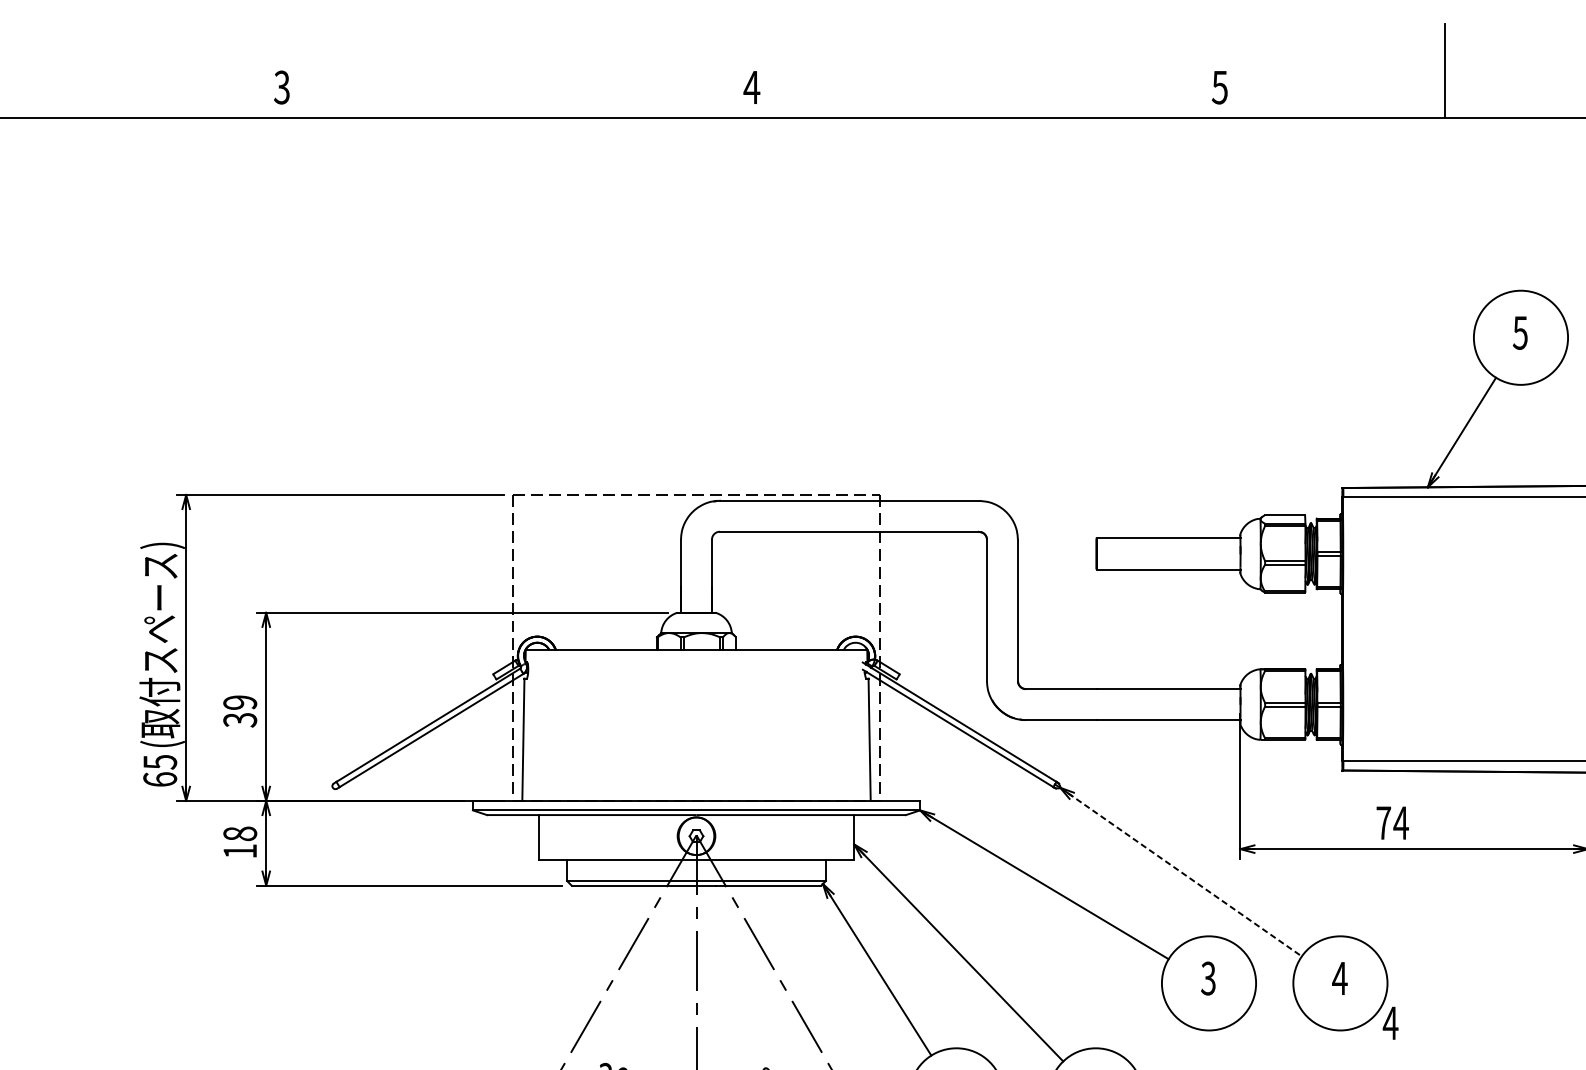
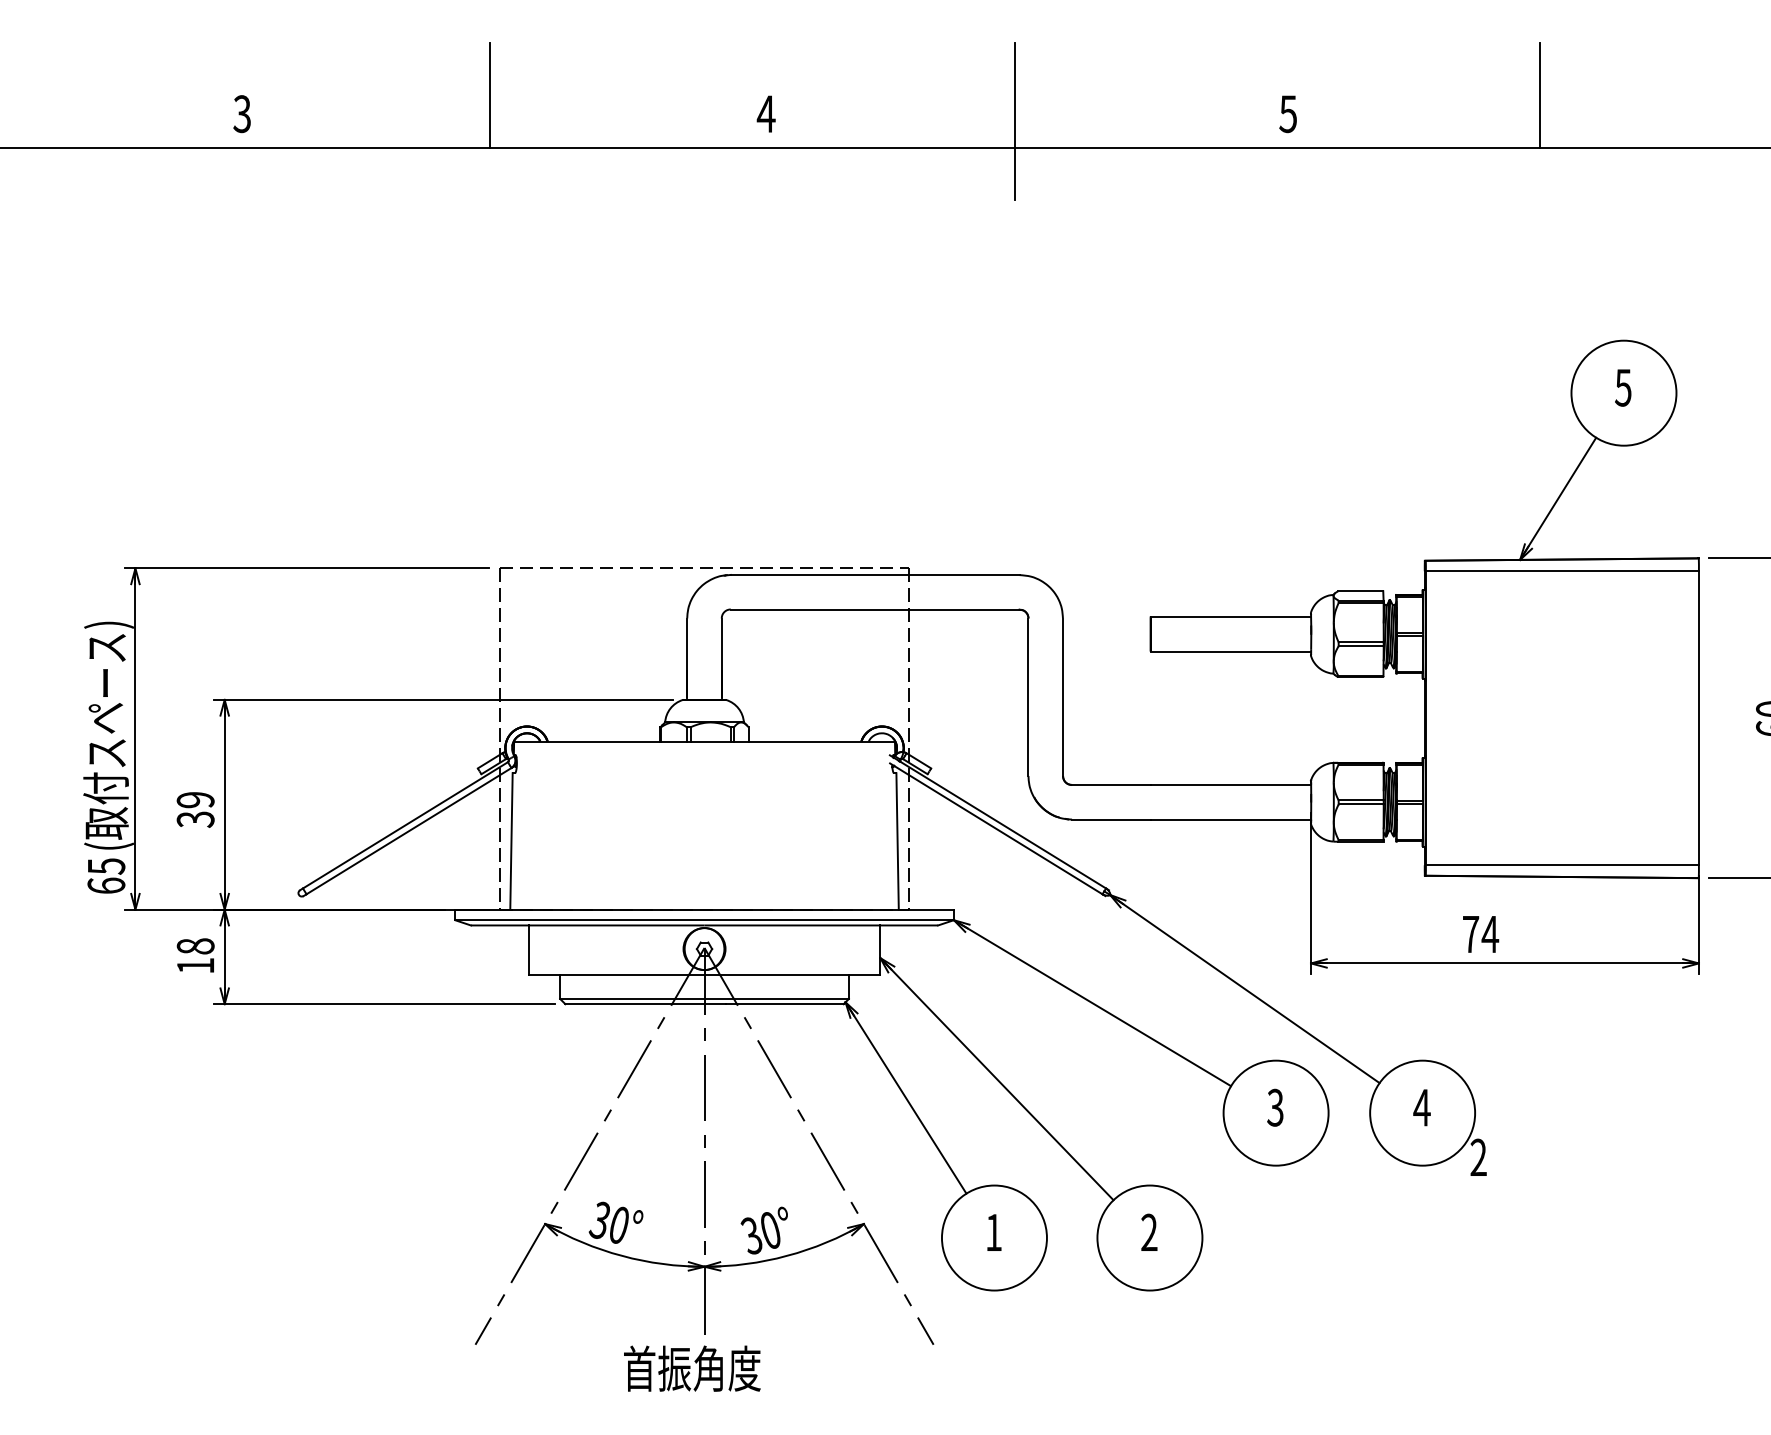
line: (503, 70) -> (489, 95), added
line: (974, 94) -> (1014, 121), added
line: (1181, 872) -> (1245, 989), dashed -> solid
text: (1390, 1022) -> (1478, 1156), 4 -> 2

